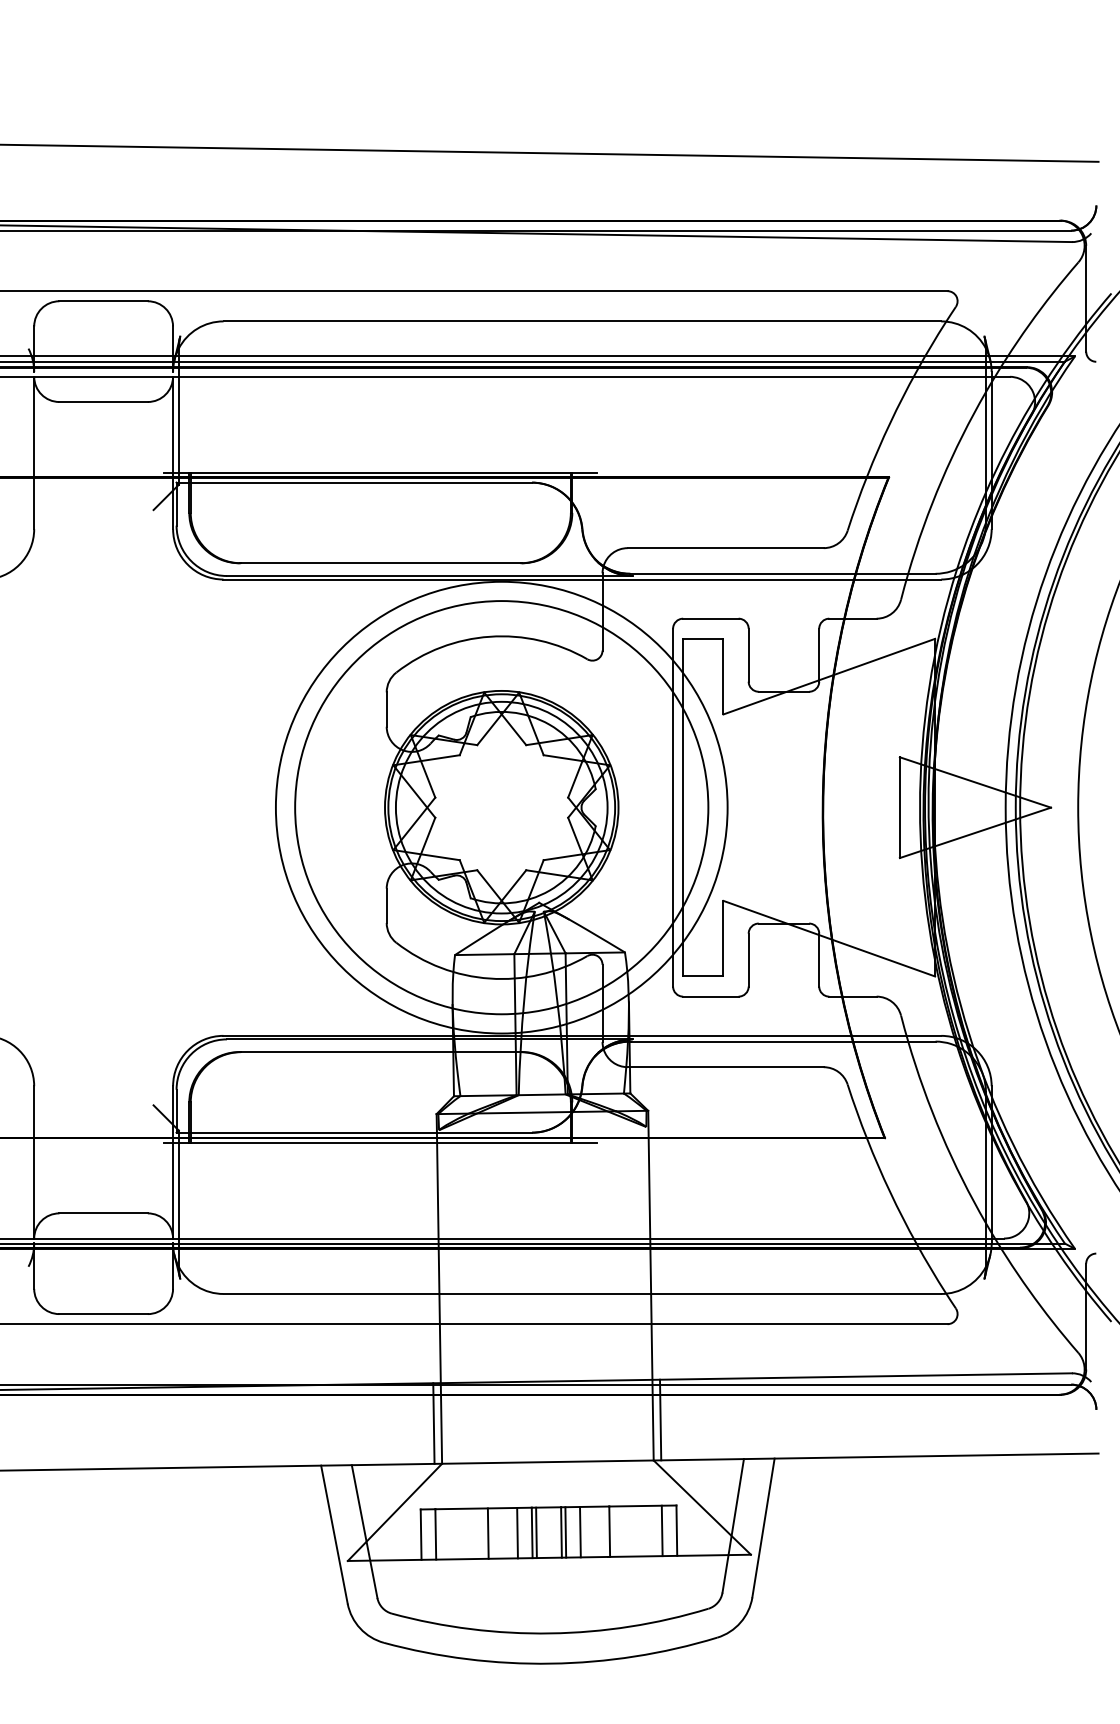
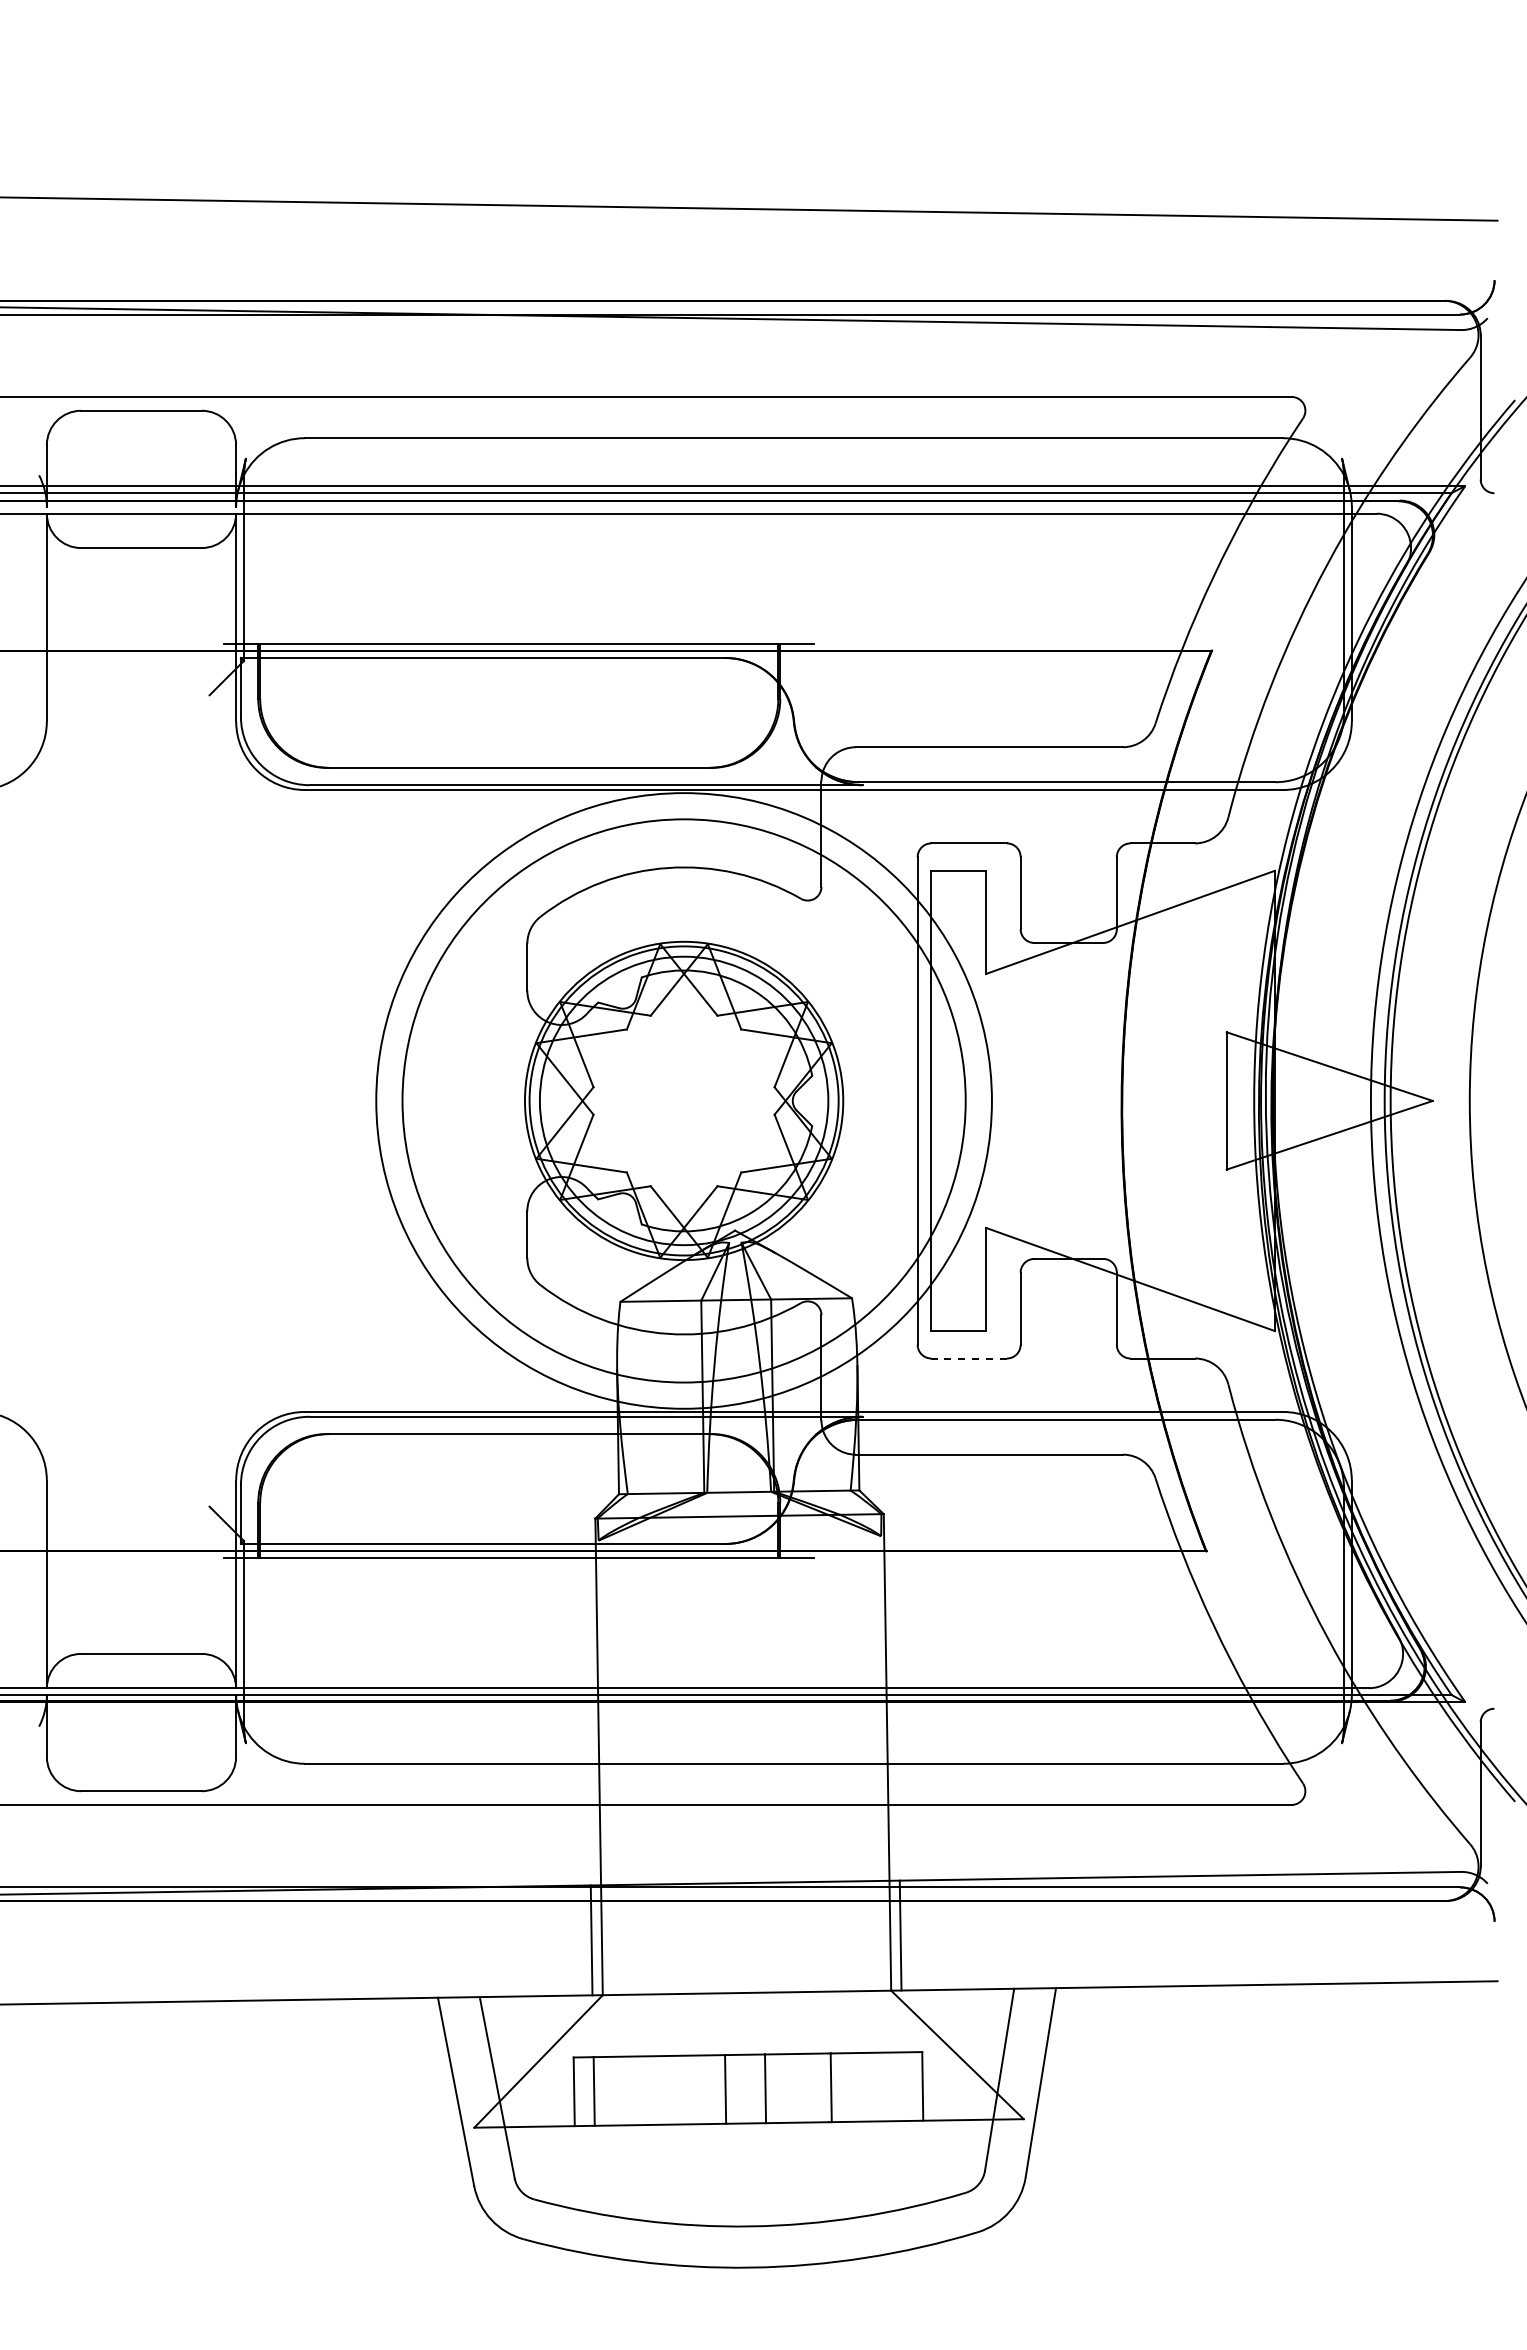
line: (711, 996) -> (969, 1358), solid -> dashed
line: (661, 1530) -> (902, 2086), removed
line: (517, 1532) -> (705, 2089), removed
line: (535, 1532) -> (730, 2089), removed
line: (565, 1532) -> (770, 2088), removed
line: (579, 1532) -> (790, 2088), removed
line: (488, 1533) -> (665, 2090), removed

